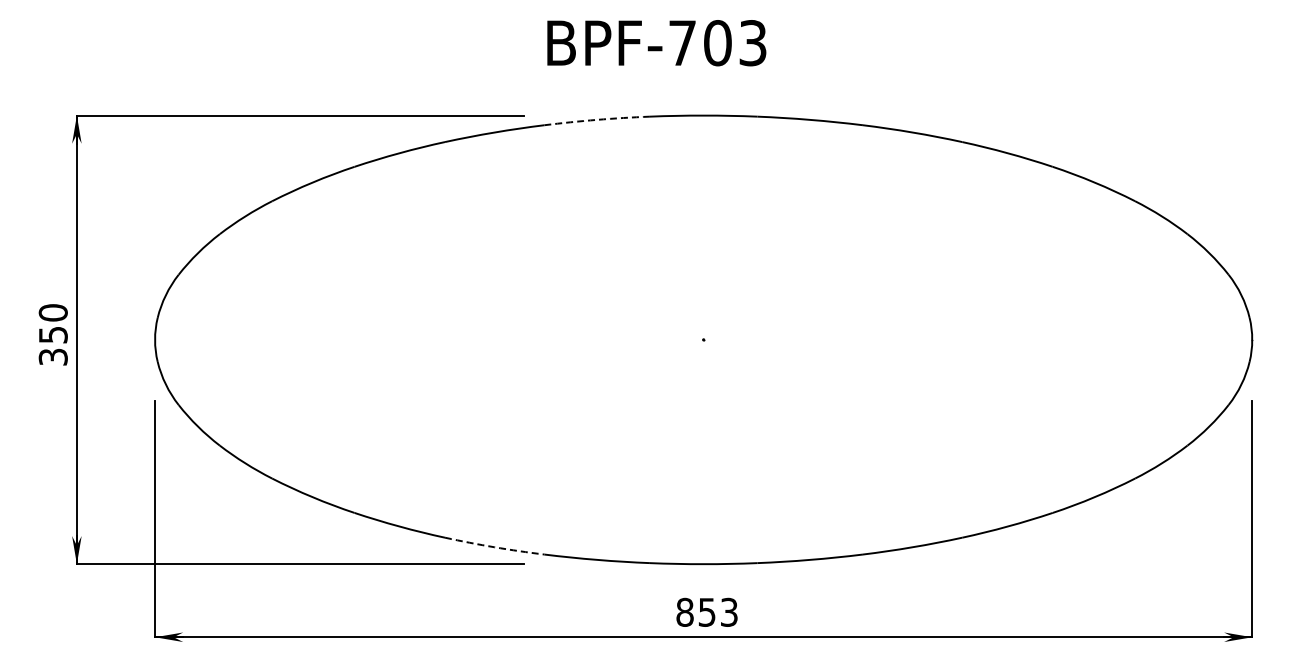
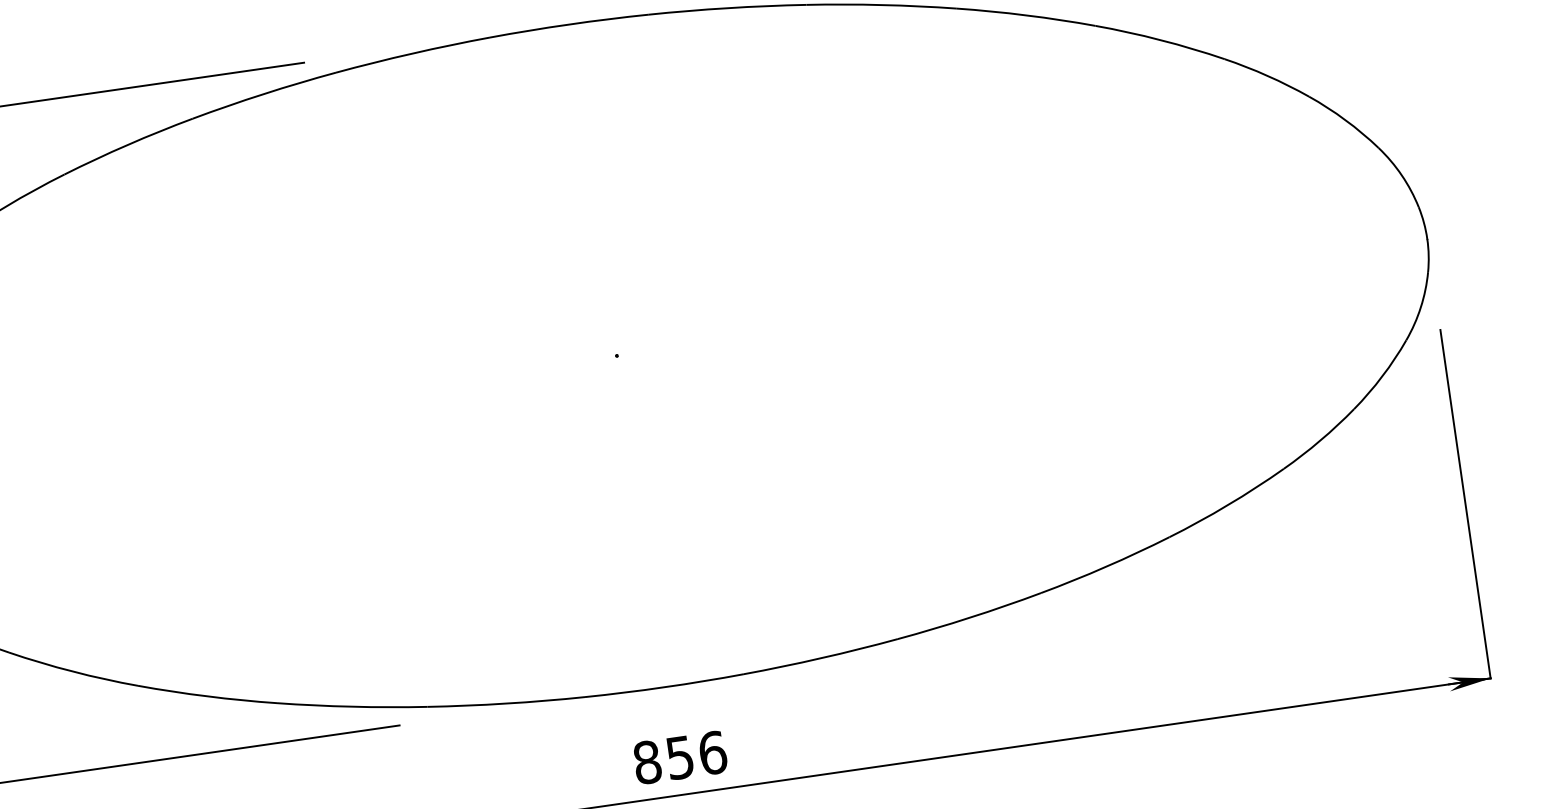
arc: (597, 119) -> (413, 52), dashed -> solid
arc: (494, 547) -> (352, 707), dashed -> solid
text: (729, 611) -> (712, 751), 853 -> 856

